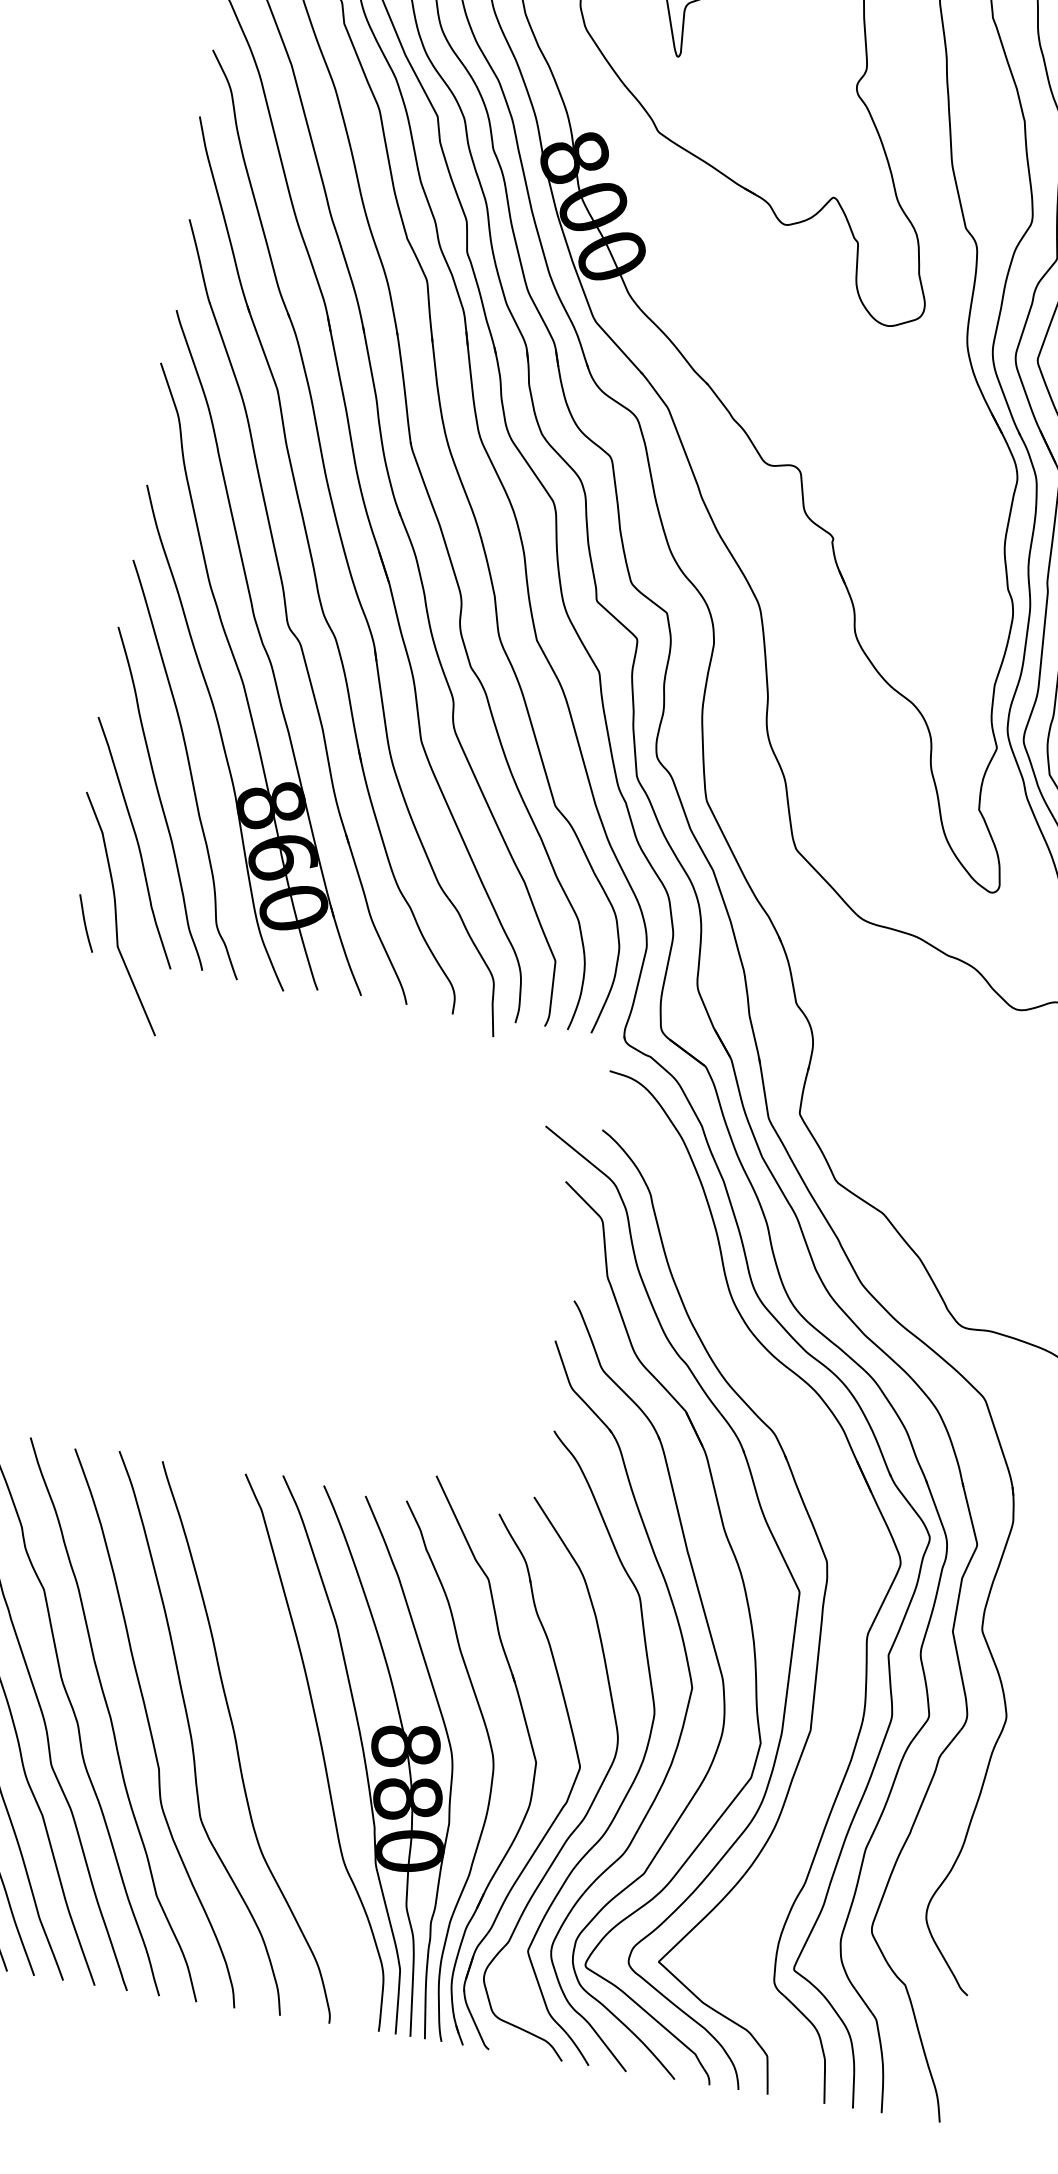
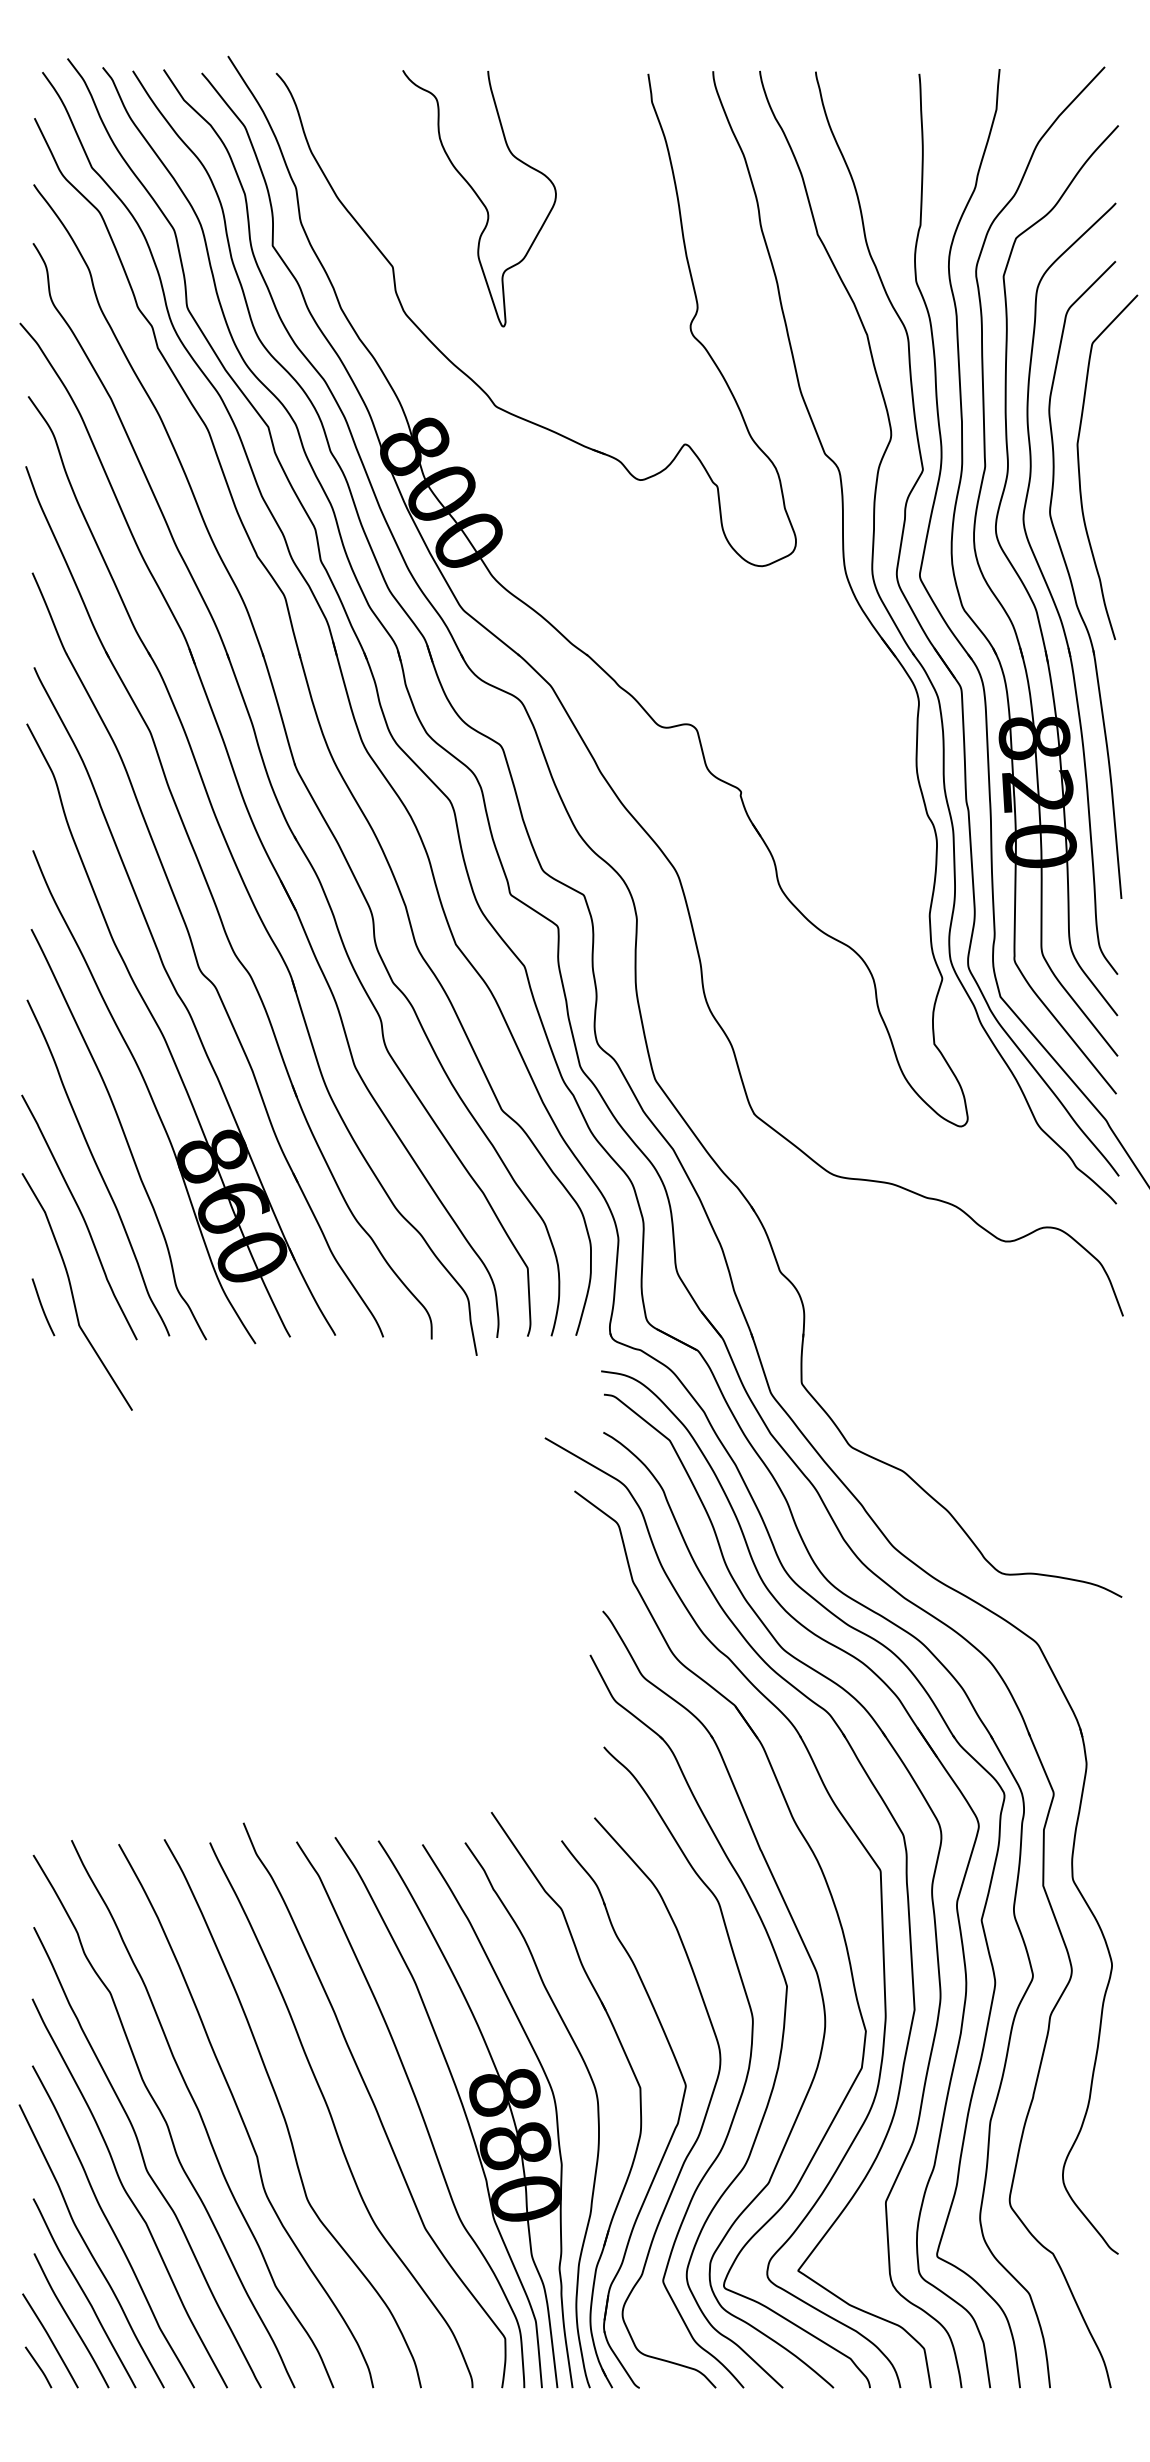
part: (845, 1618) -> (931, 1890), added
curve: (279, 1738) -> (374, 2105), added

